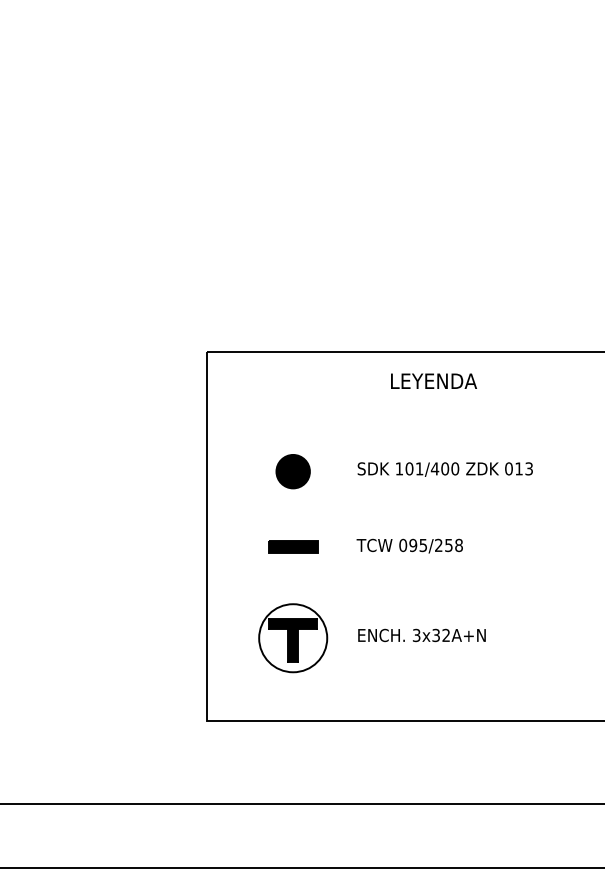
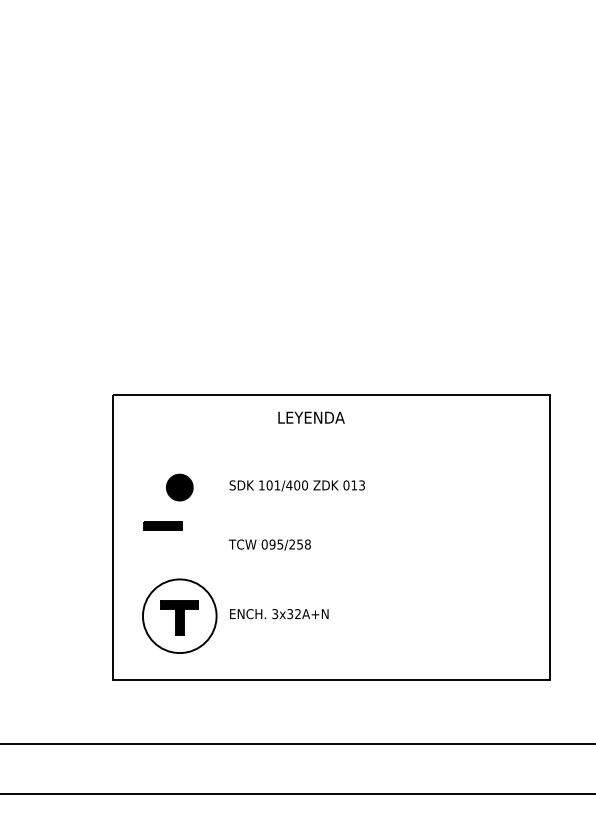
text: (433, 380) -> (311, 417), moved
part: (292, 546) -> (162, 525), moved
circle: (292, 637) -> (179, 615), size x1.4

